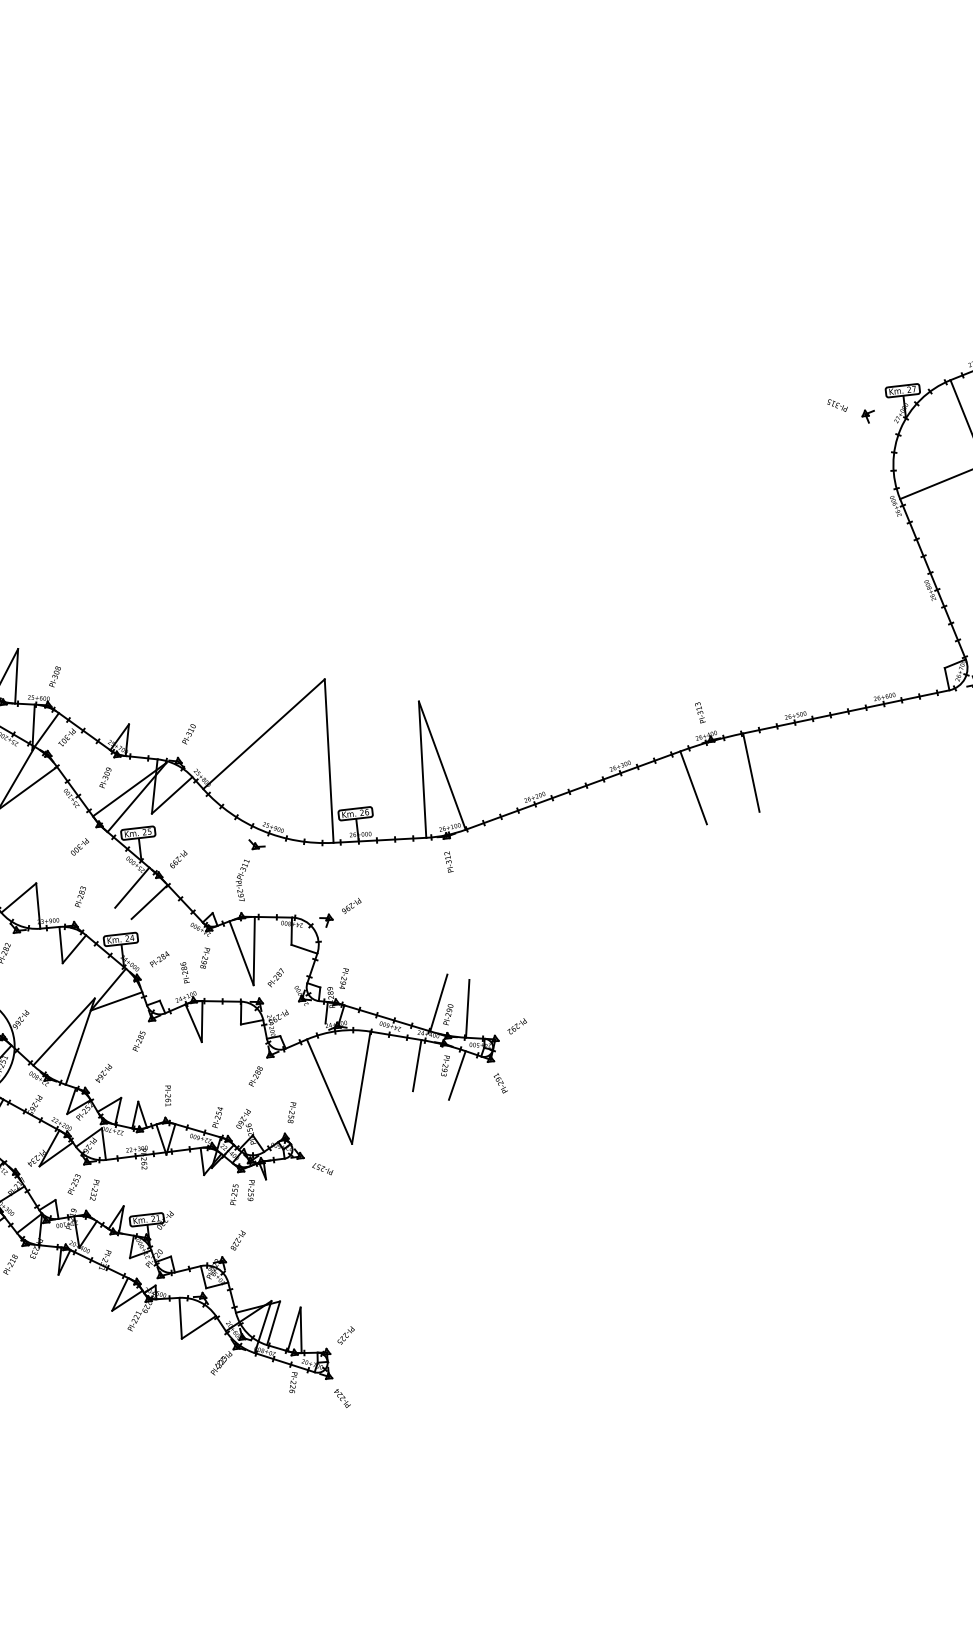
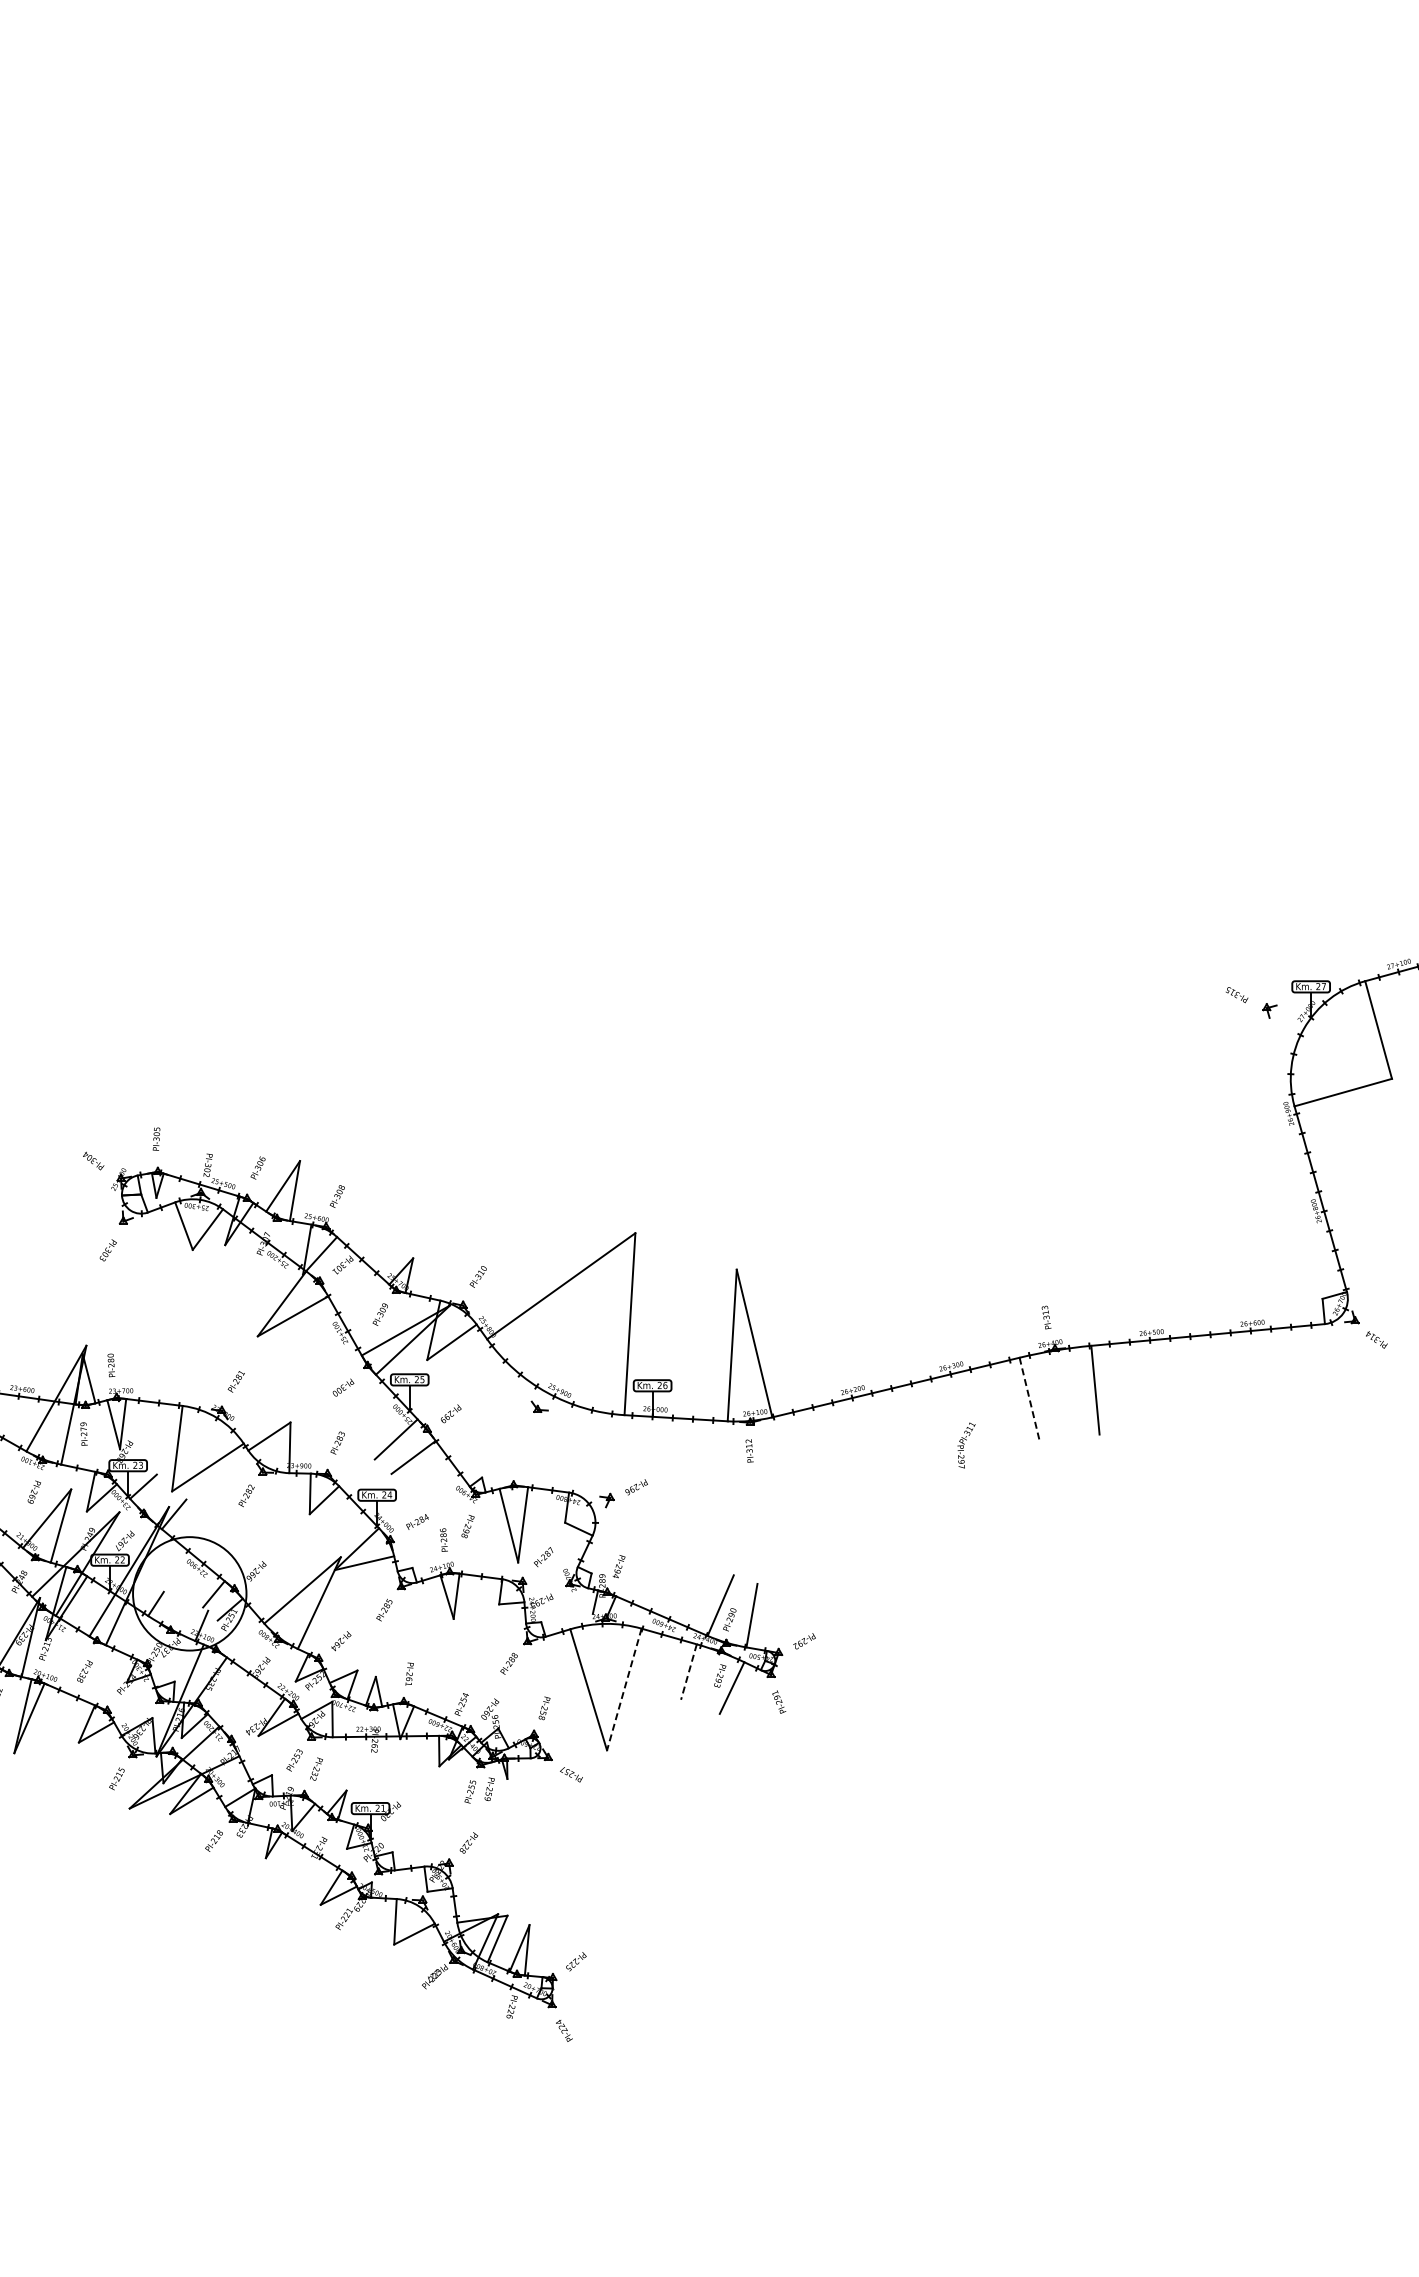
line: (693, 788) -> (1029, 1400), solid -> dashed
text: (243, 880) -> (966, 1445), moved
line: (416, 1066) -> (688, 1672), solid -> dashed
line: (361, 1088) -> (624, 1690), solid -> dashed

